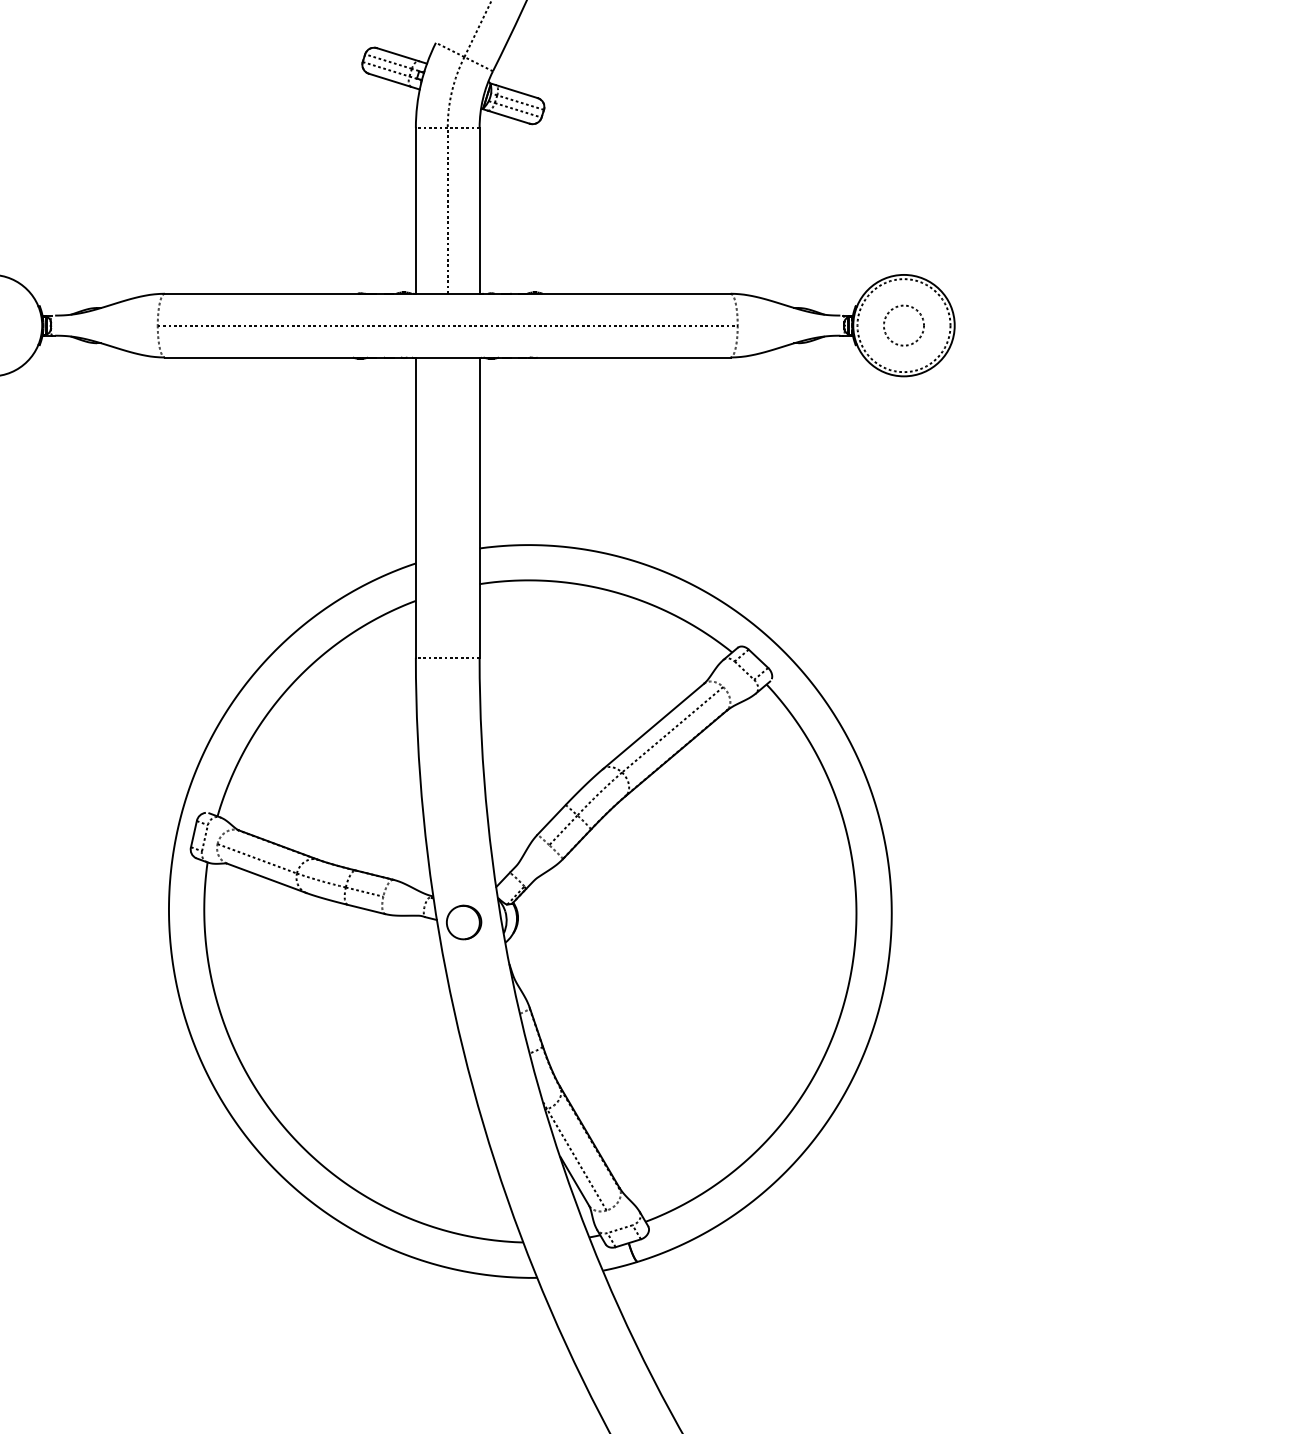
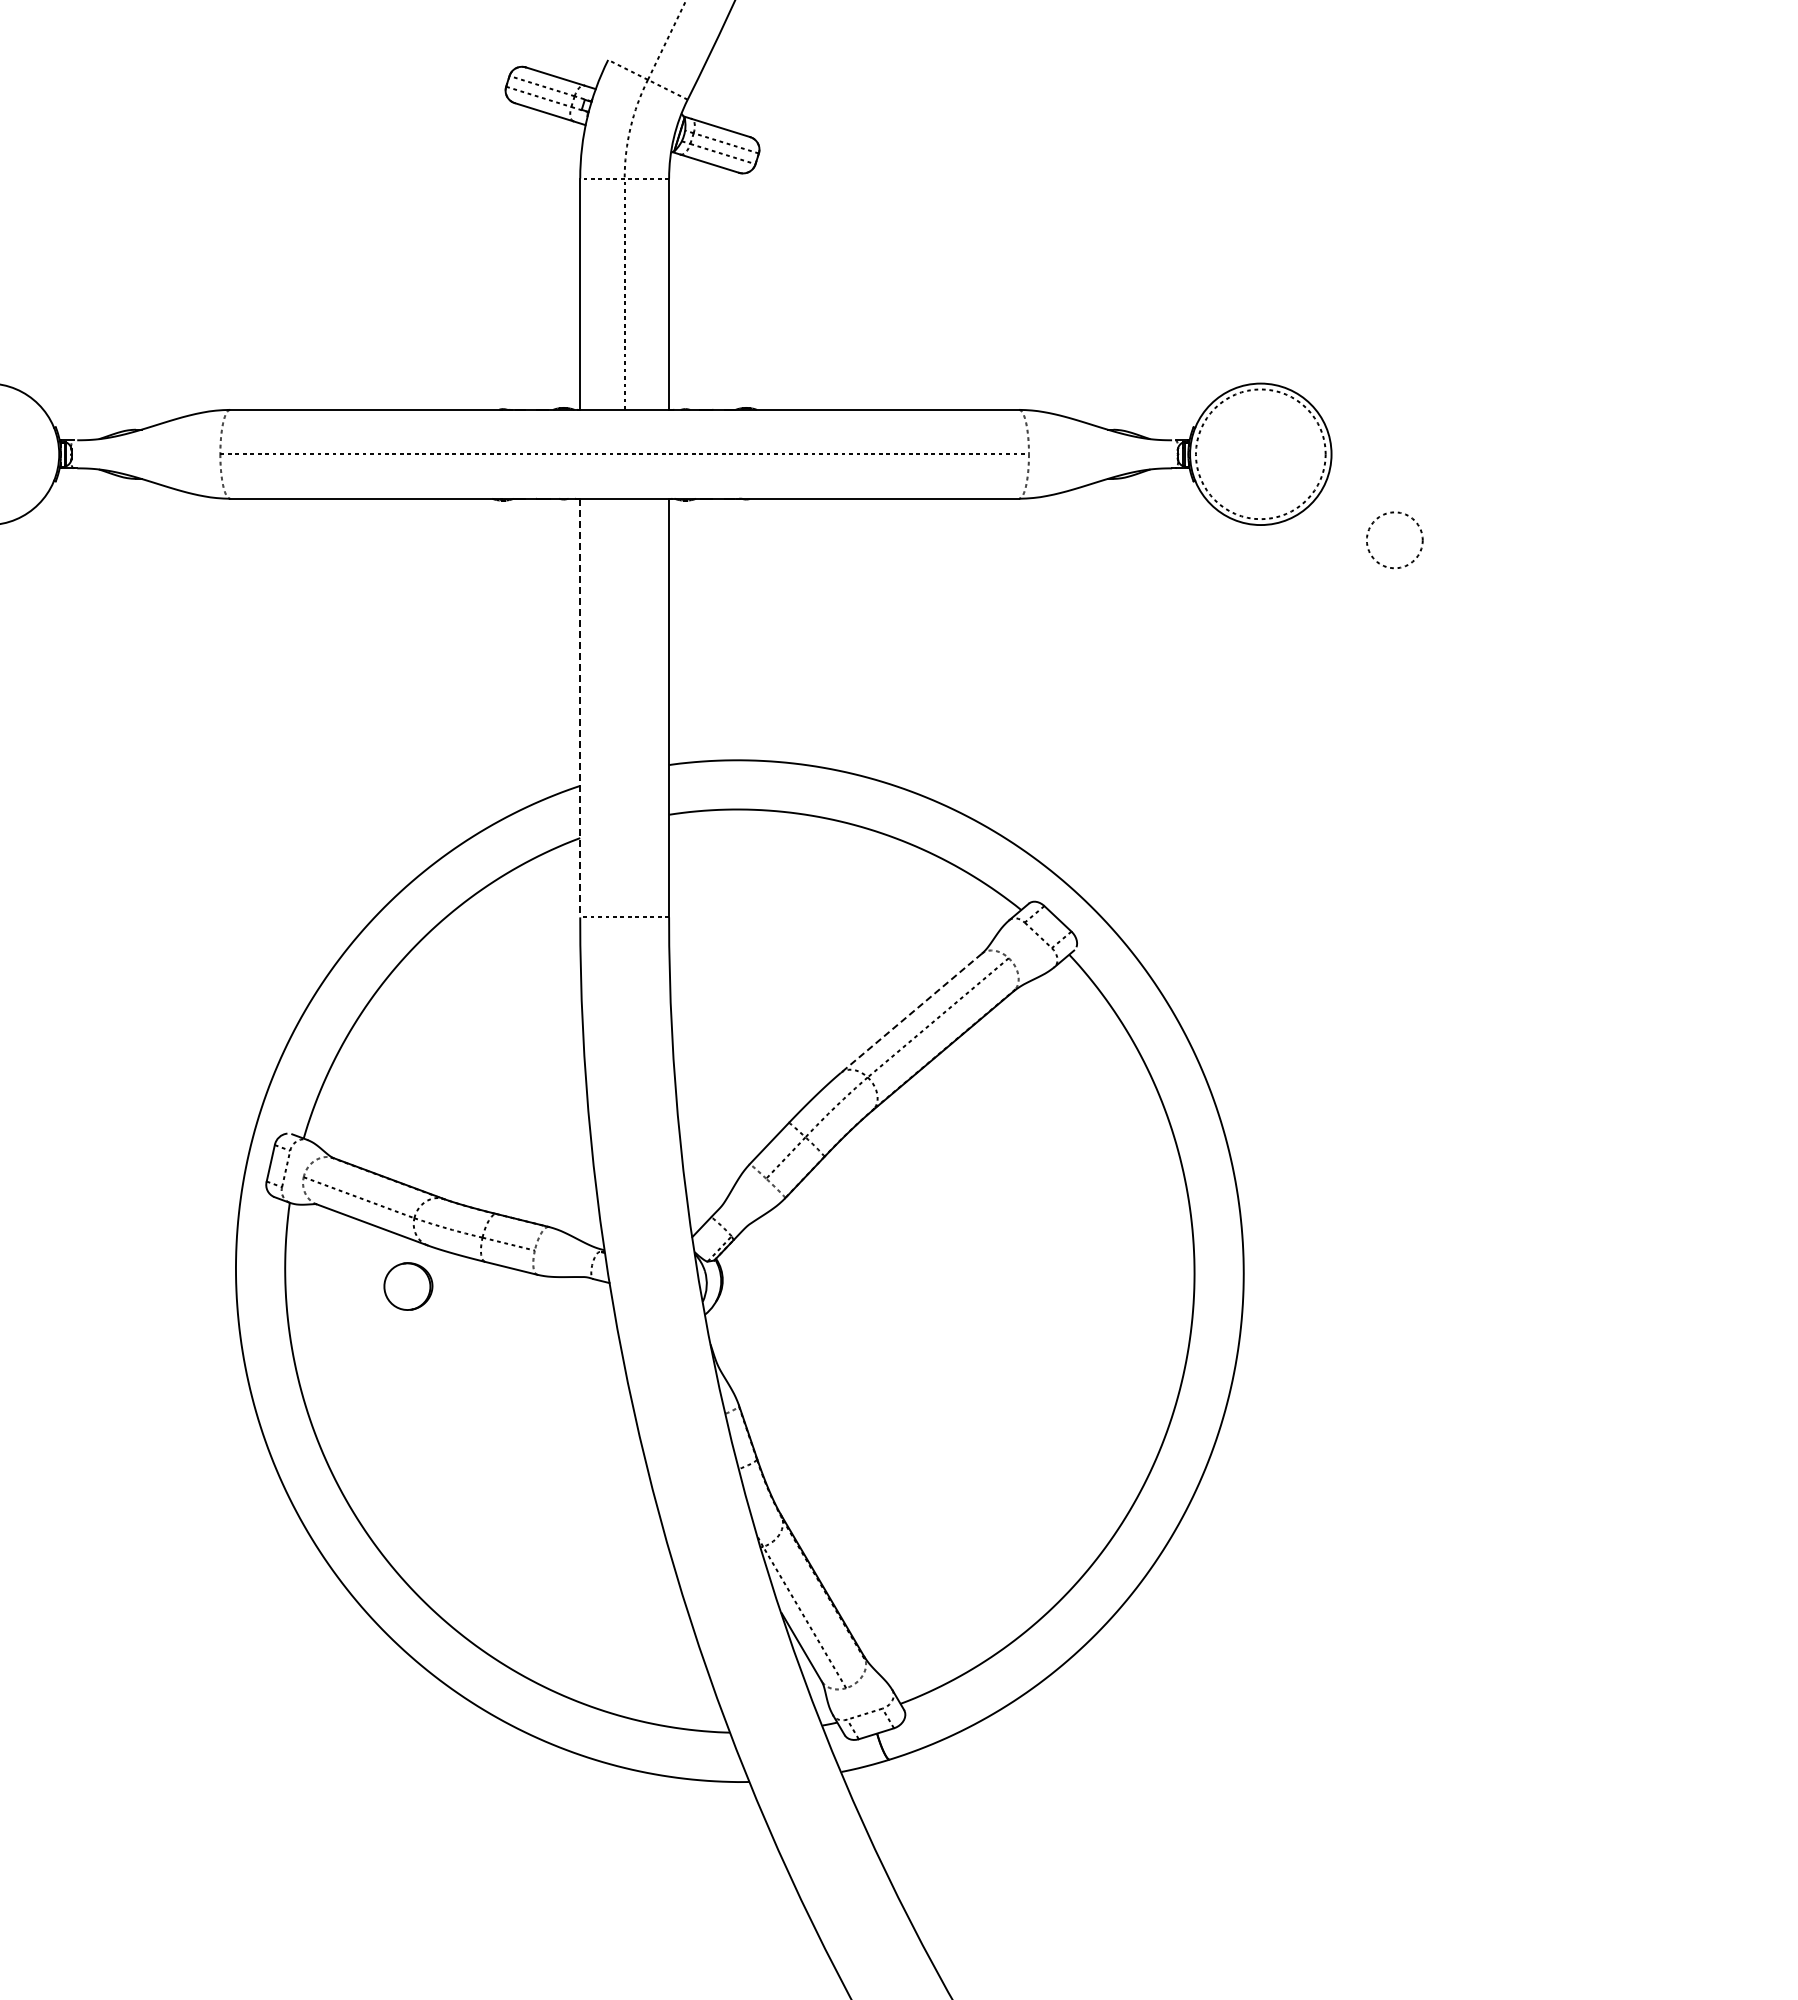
circle: (903, 325) -> (1394, 540), moved
line: (416, 507) -> (580, 708), solid -> dashed
line: (652, 726) -> (910, 1013), solid -> dashed
part: (464, 922) -> (408, 1286), moved

